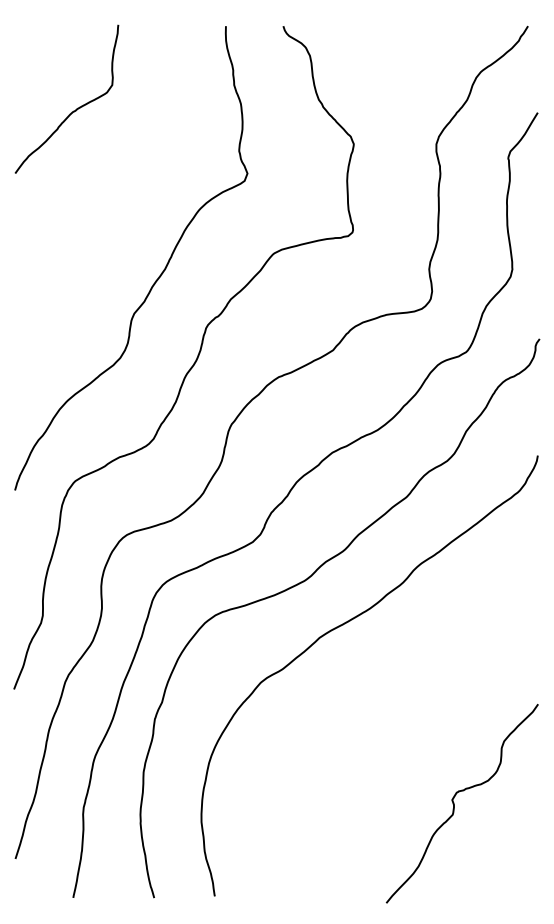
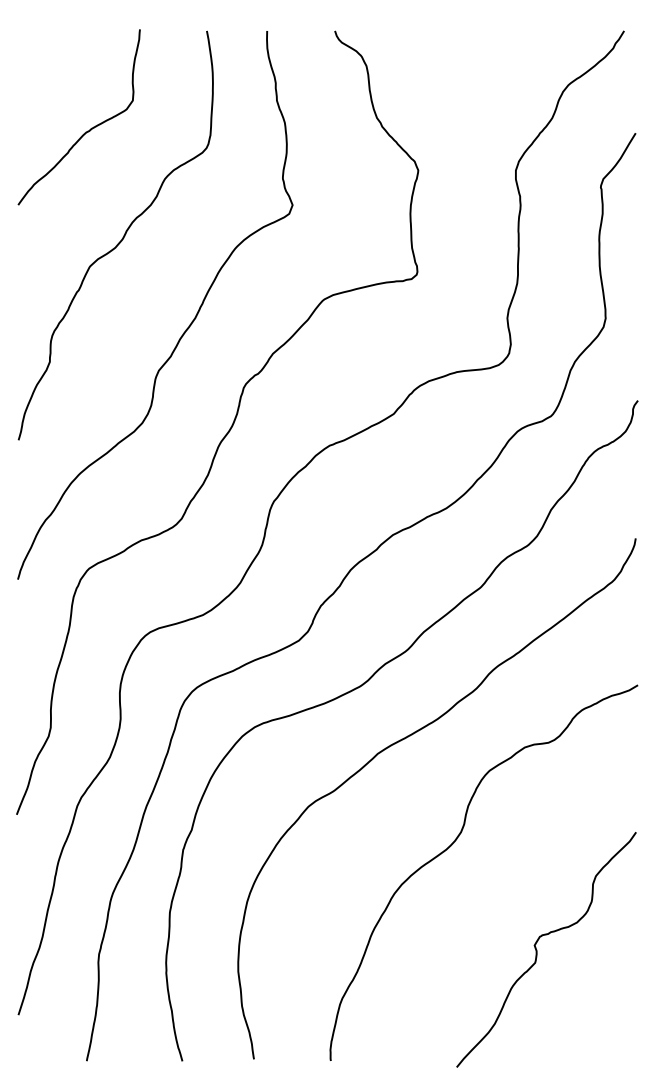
curve: (101, 203) -> (120, 240), added
curve: (383, 714) -> (453, 844), added

